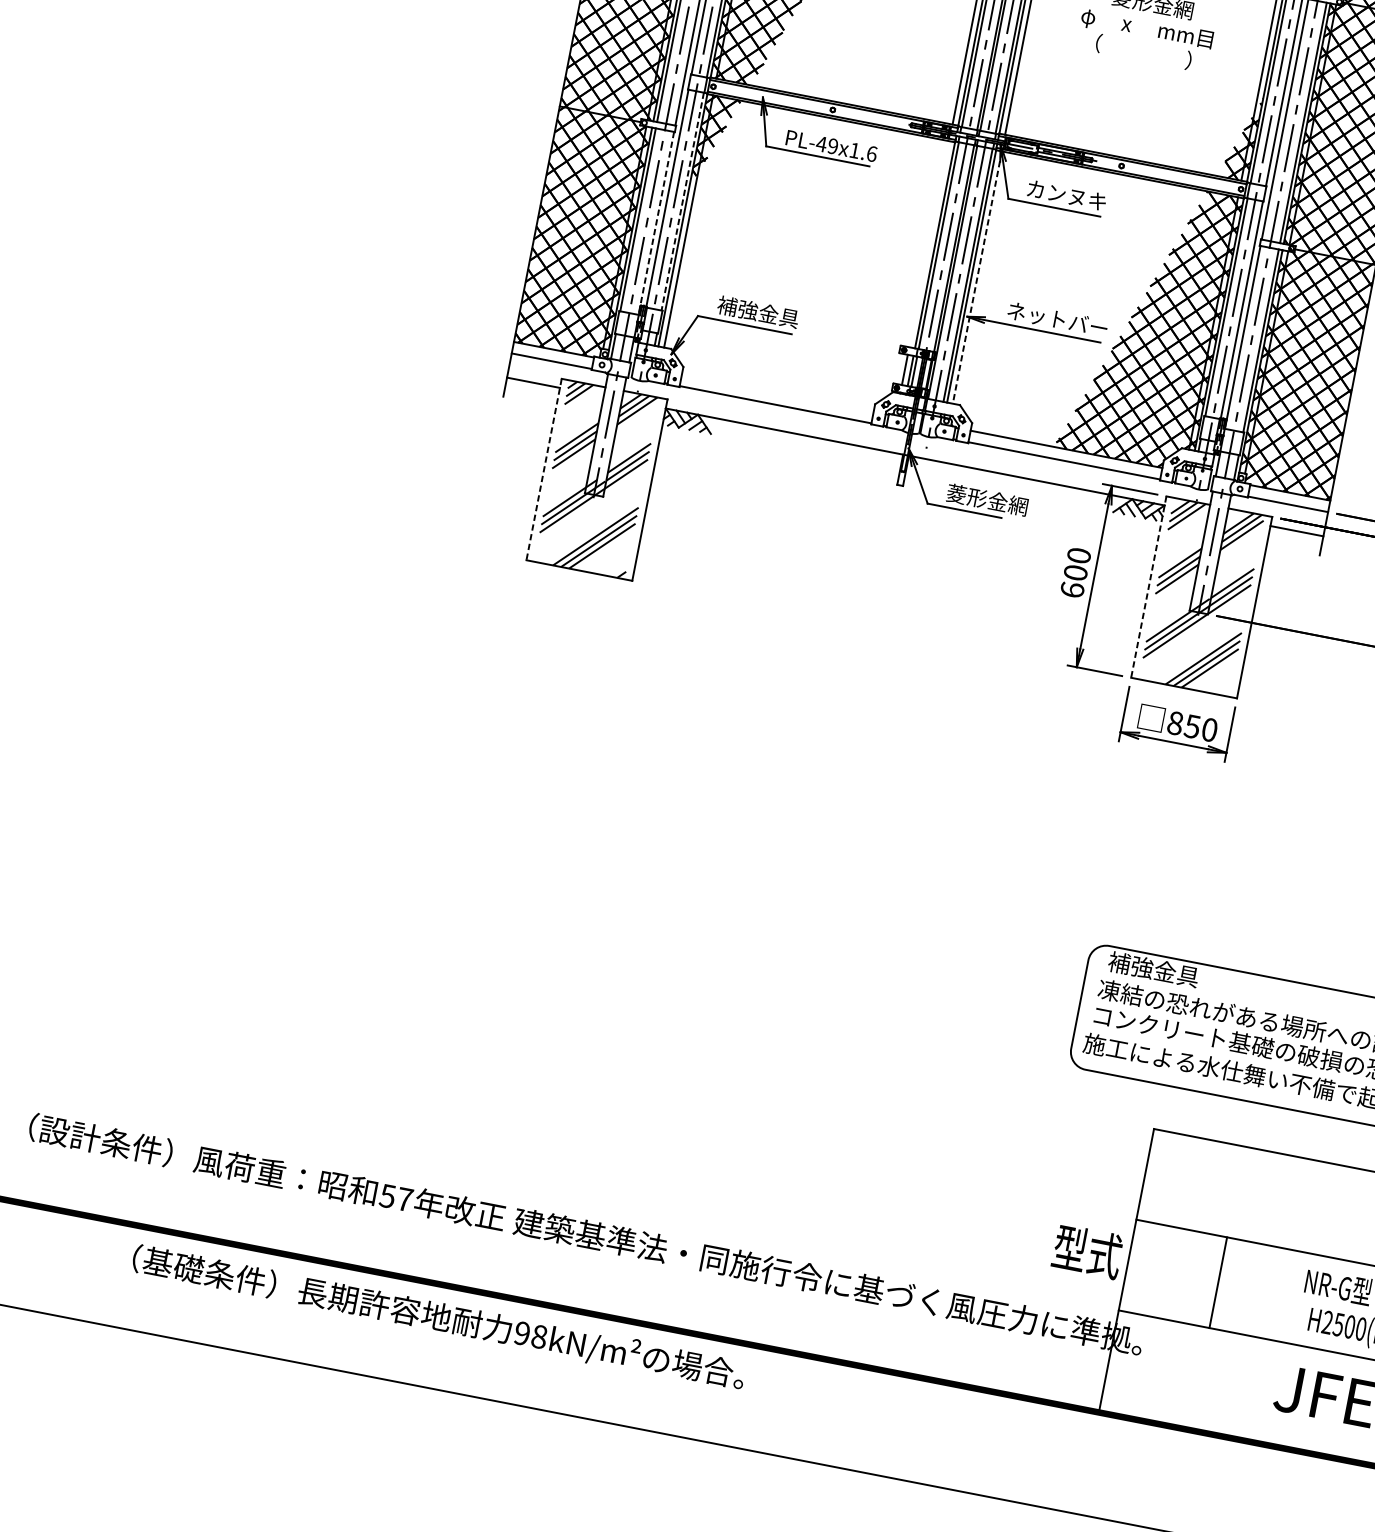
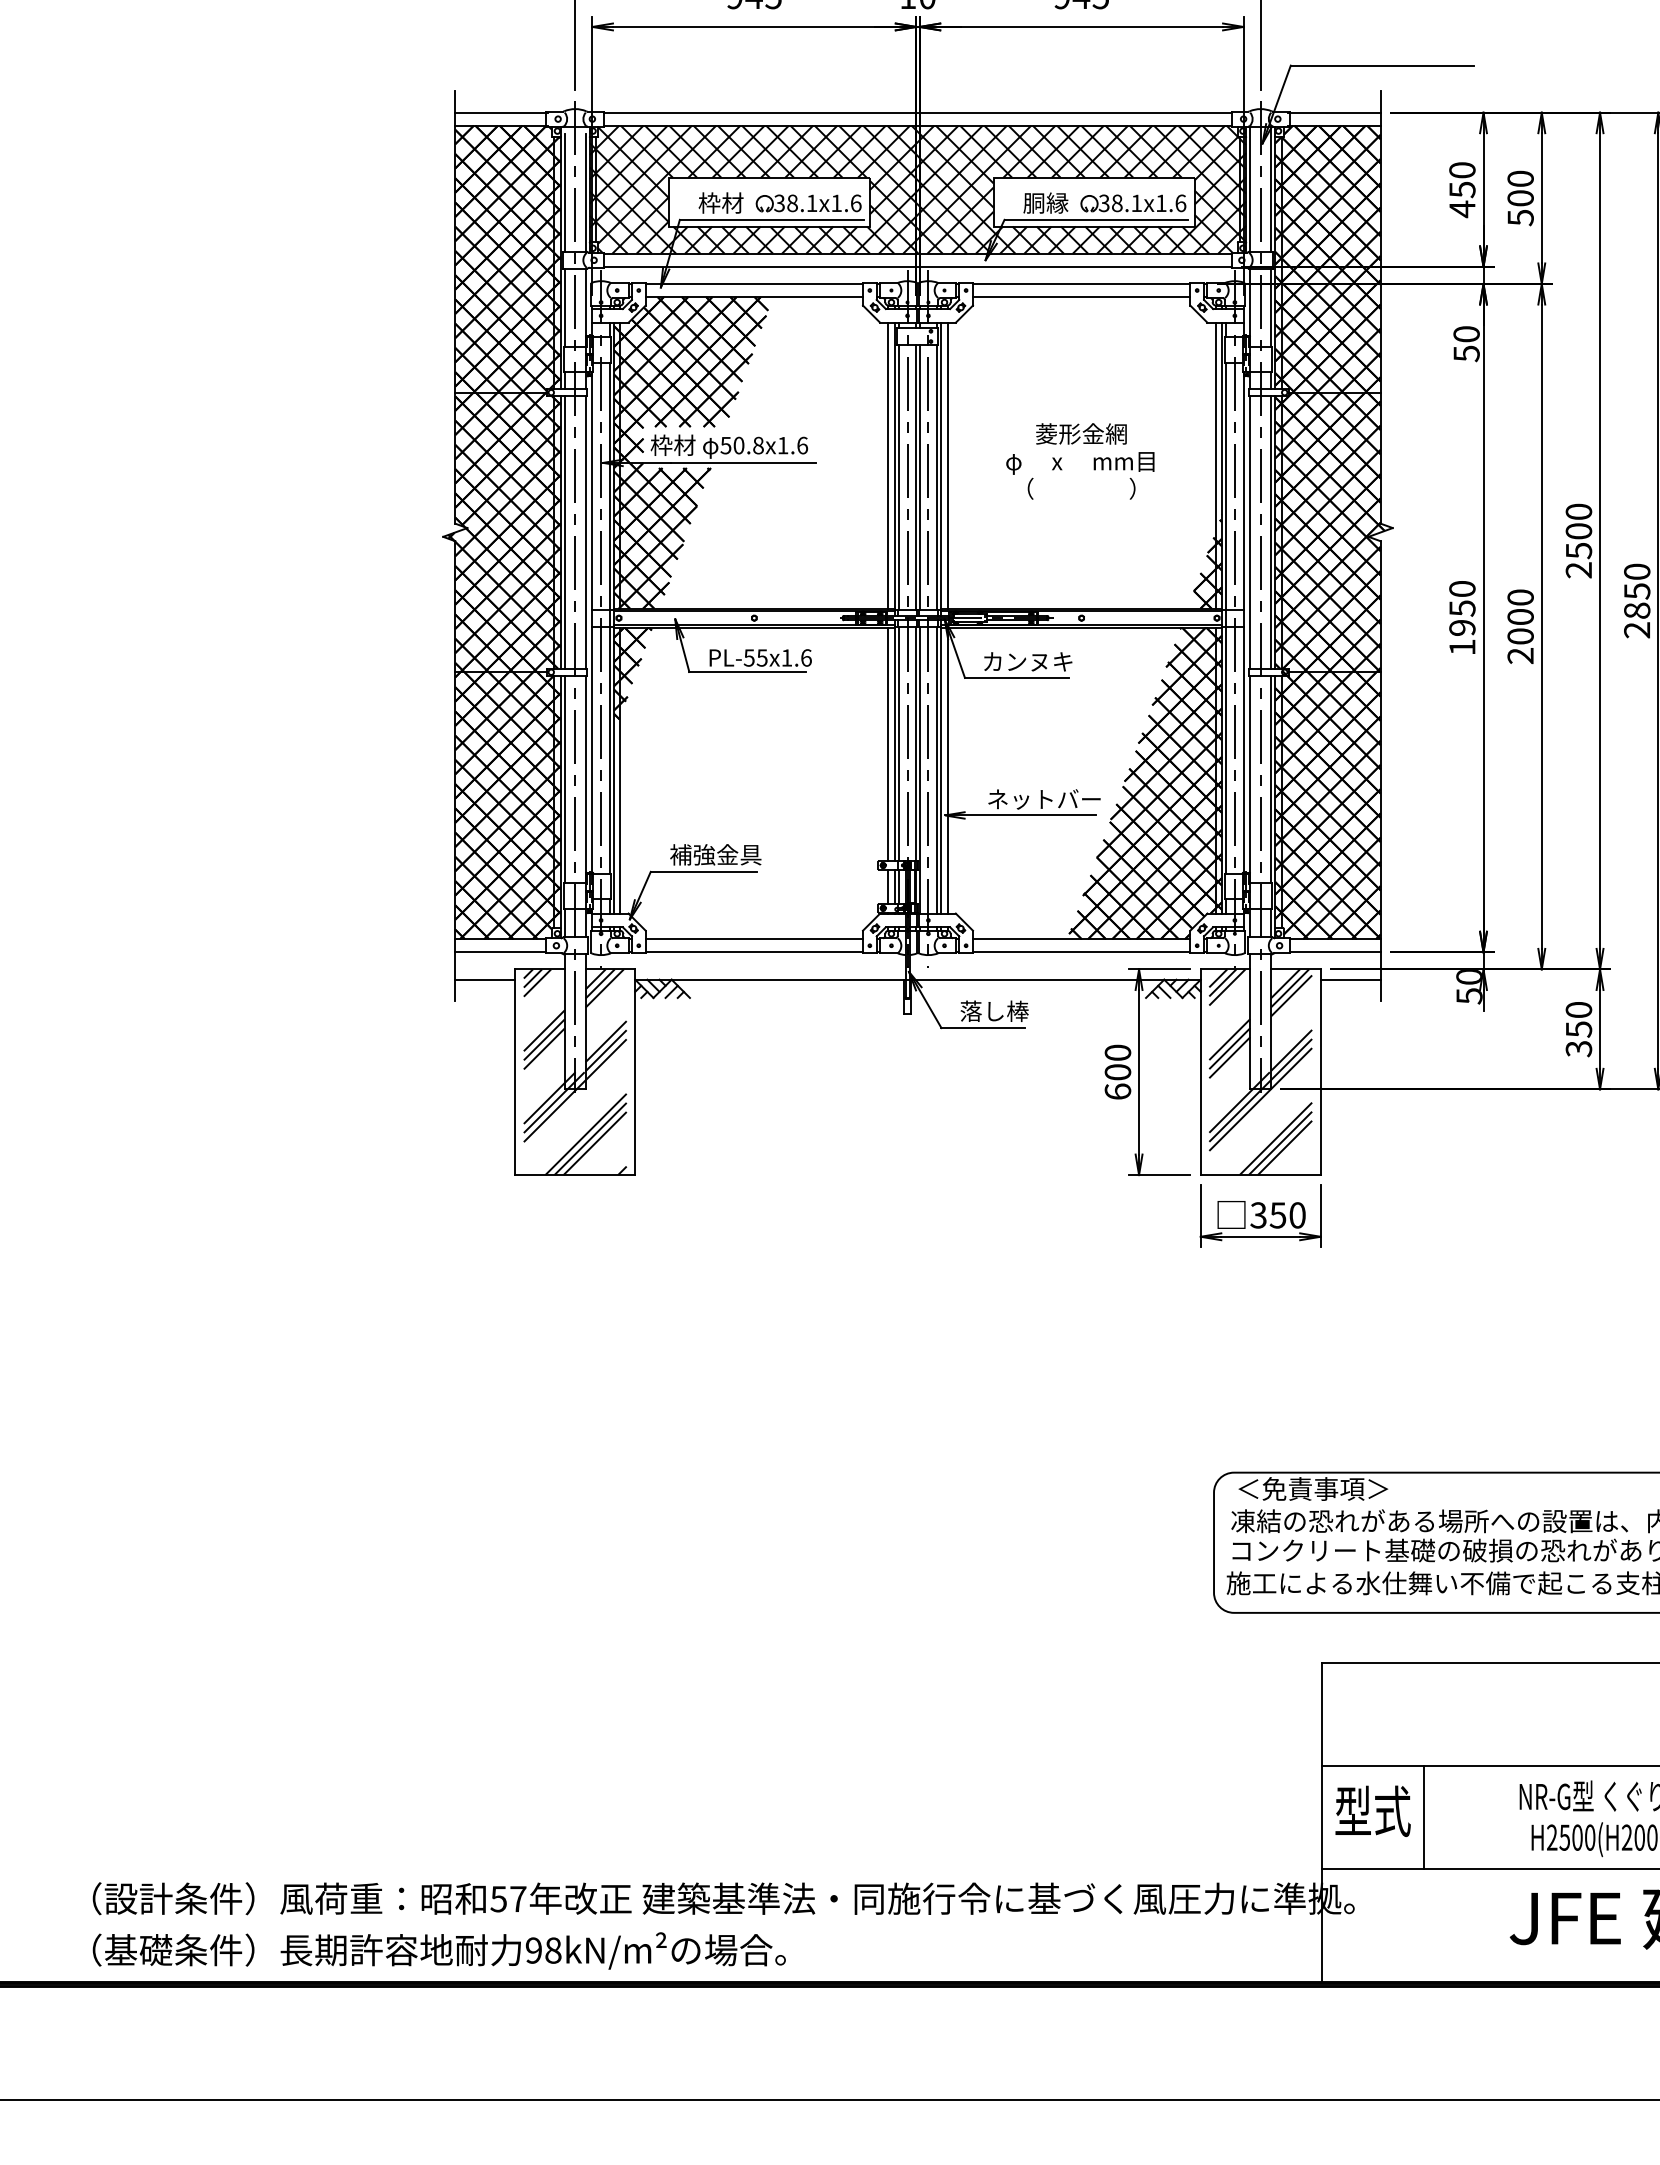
text: (827, 144) -> (755, 657), PL-49x1.6 -> PL-55x1.6
line: (682, 201) -> (609, 750), dashed -> solid
line: (656, 223) -> (585, 779), dashed -> solid
line: (929, 244) -> (888, 744), added
line: (977, 277) -> (947, 770), dashed -> solid
line: (777, 393) -> (754, 939), added
line: (544, 469) -> (515, 1072), dashed -> solid
text: (987, 499) -> (1005, 1010), 菱形金網 -> 落し棒
line: (1148, 587) -> (1200, 1072), dashed -> solid
text: (1175, 723) -> (1258, 1215), 850 -> 350
text: (1176, 973) -> (1312, 1488), 補強金具 -> ＜免責事項＞
text: (1087, 1251) -> (1372, 1810), moved
text: (438, 1317) -> (438, 1950), moved

